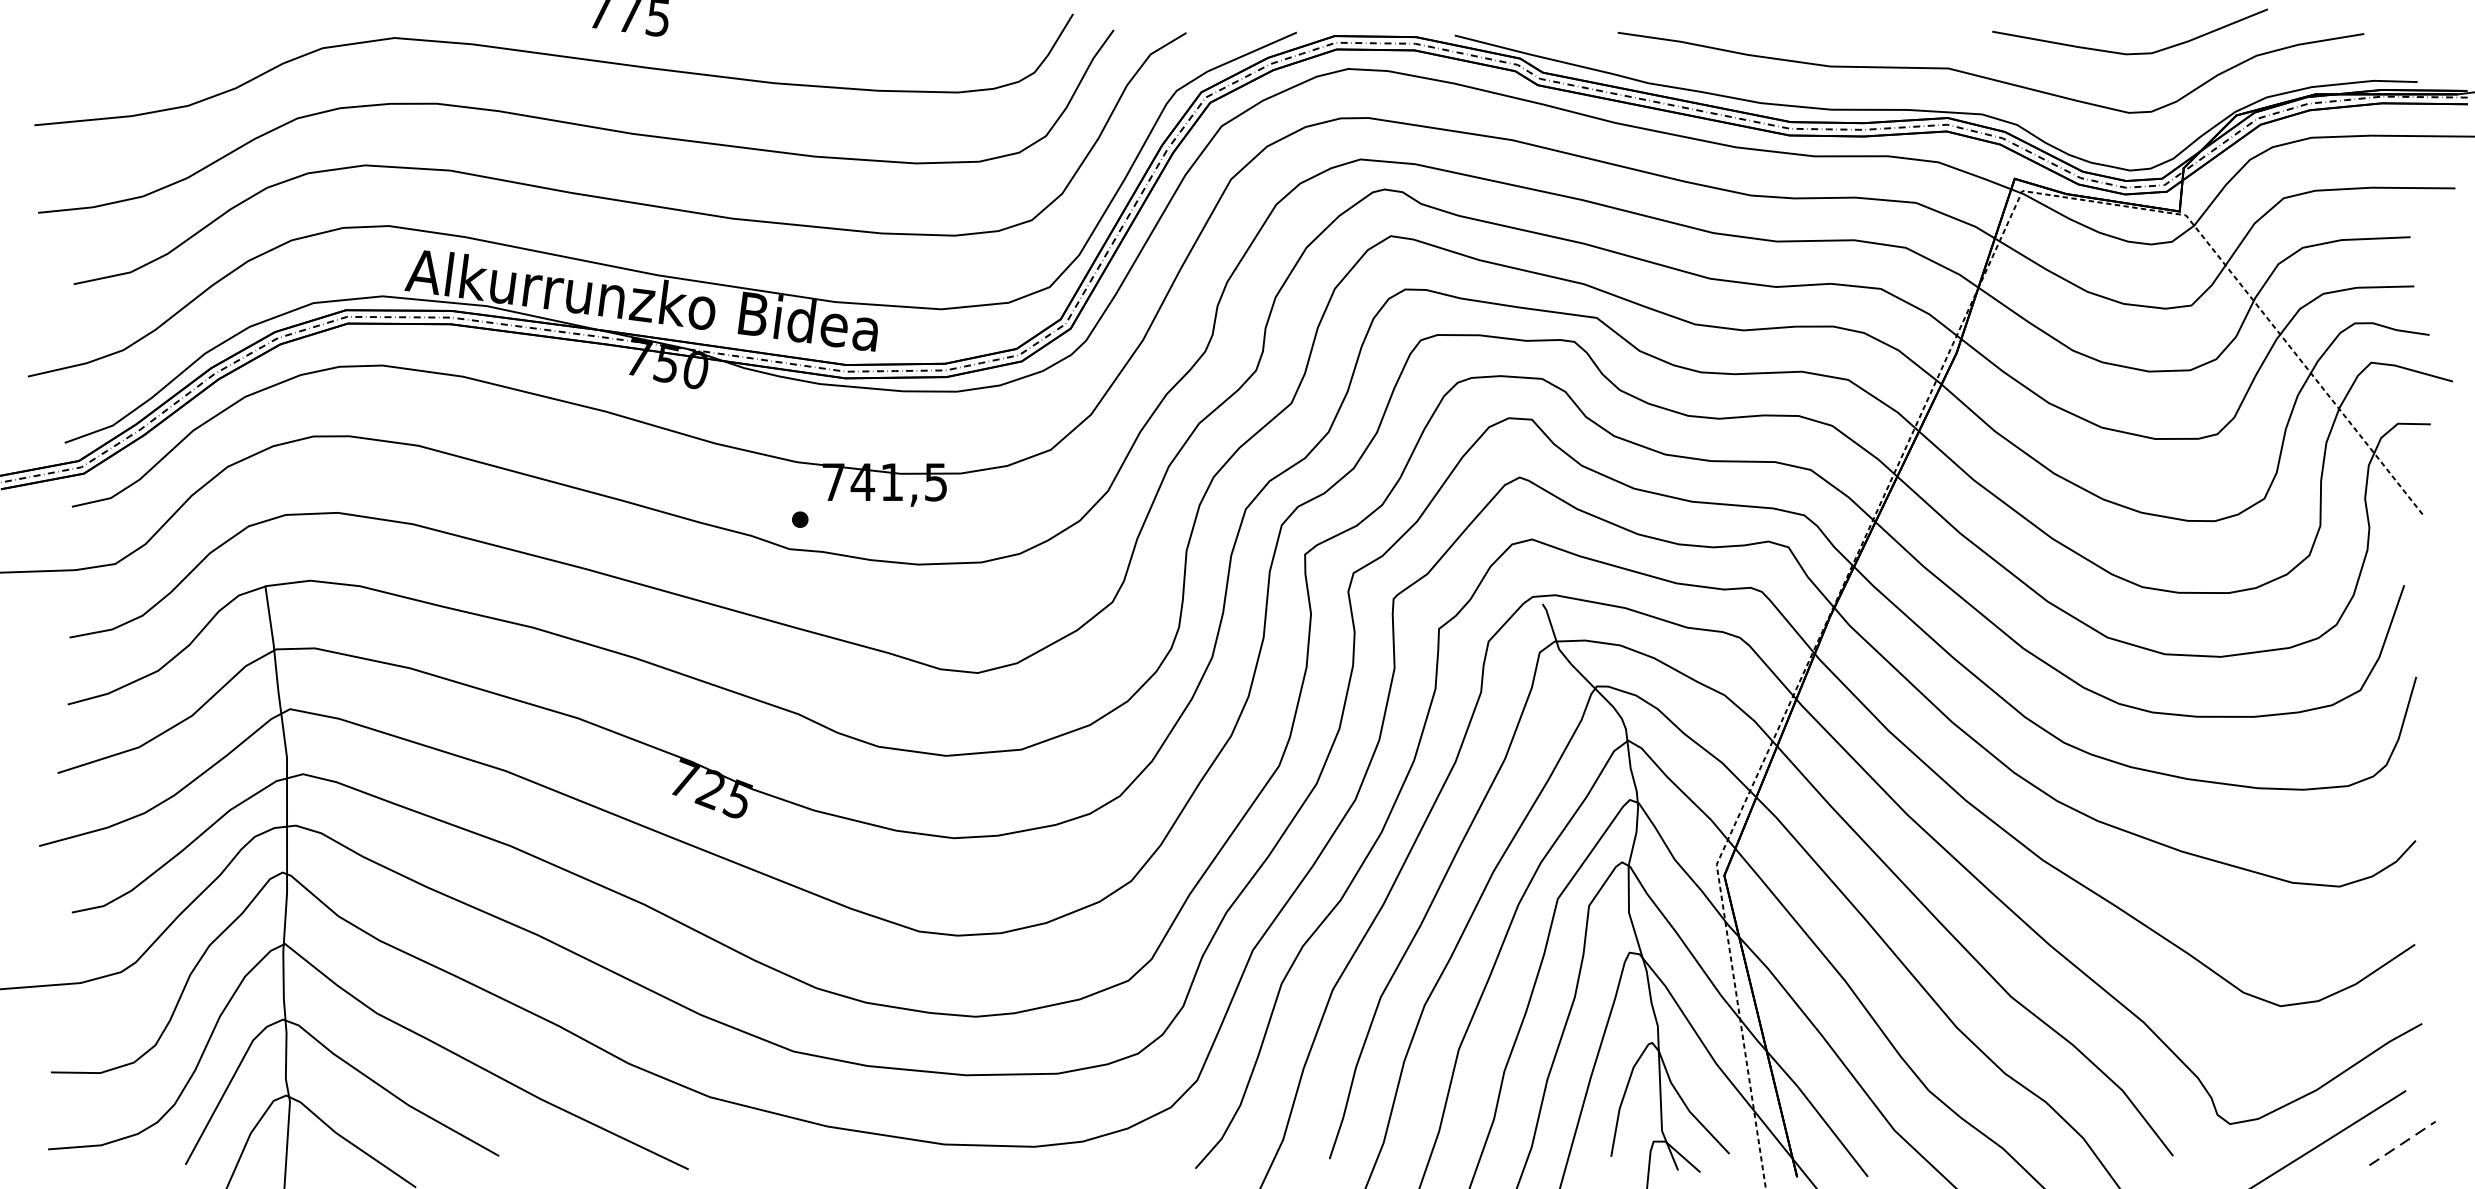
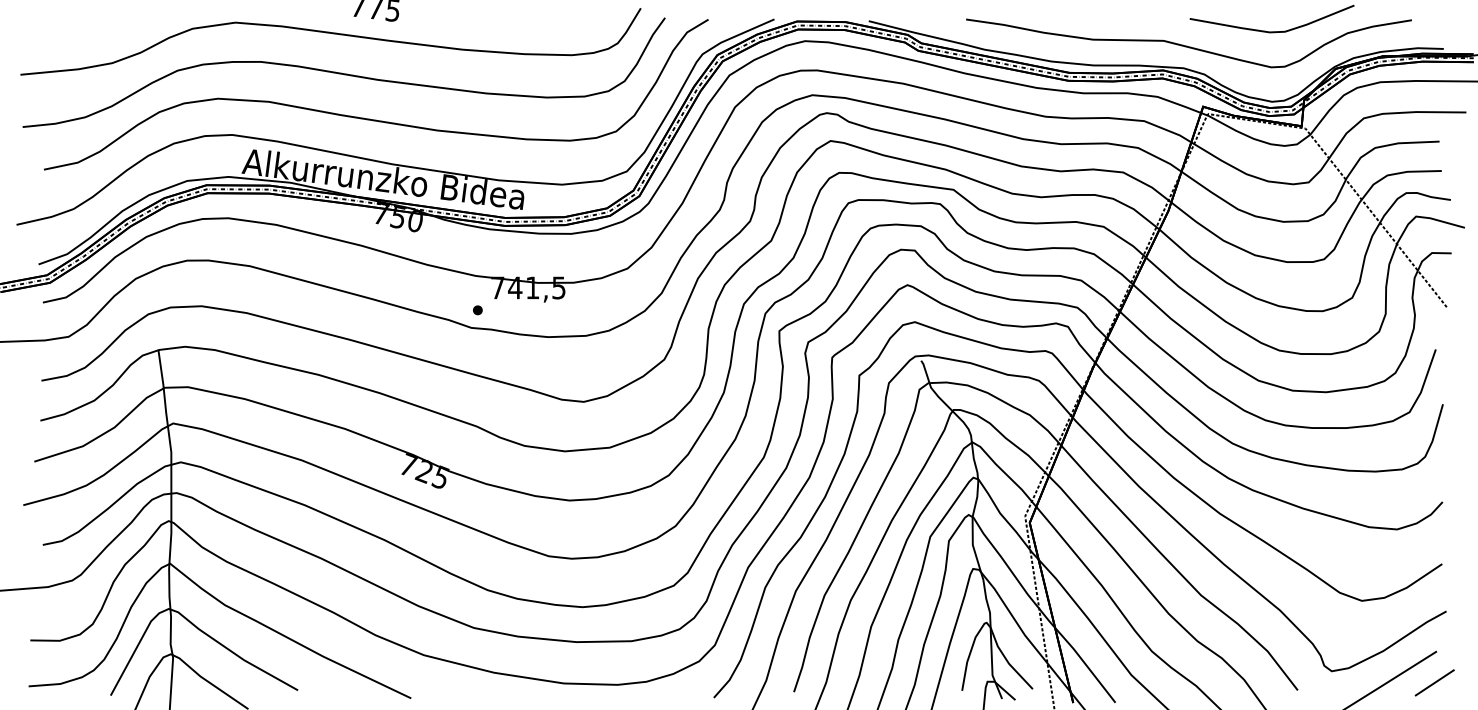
line: (2402, 1142) -> (1434, 682), dashed -> solid

